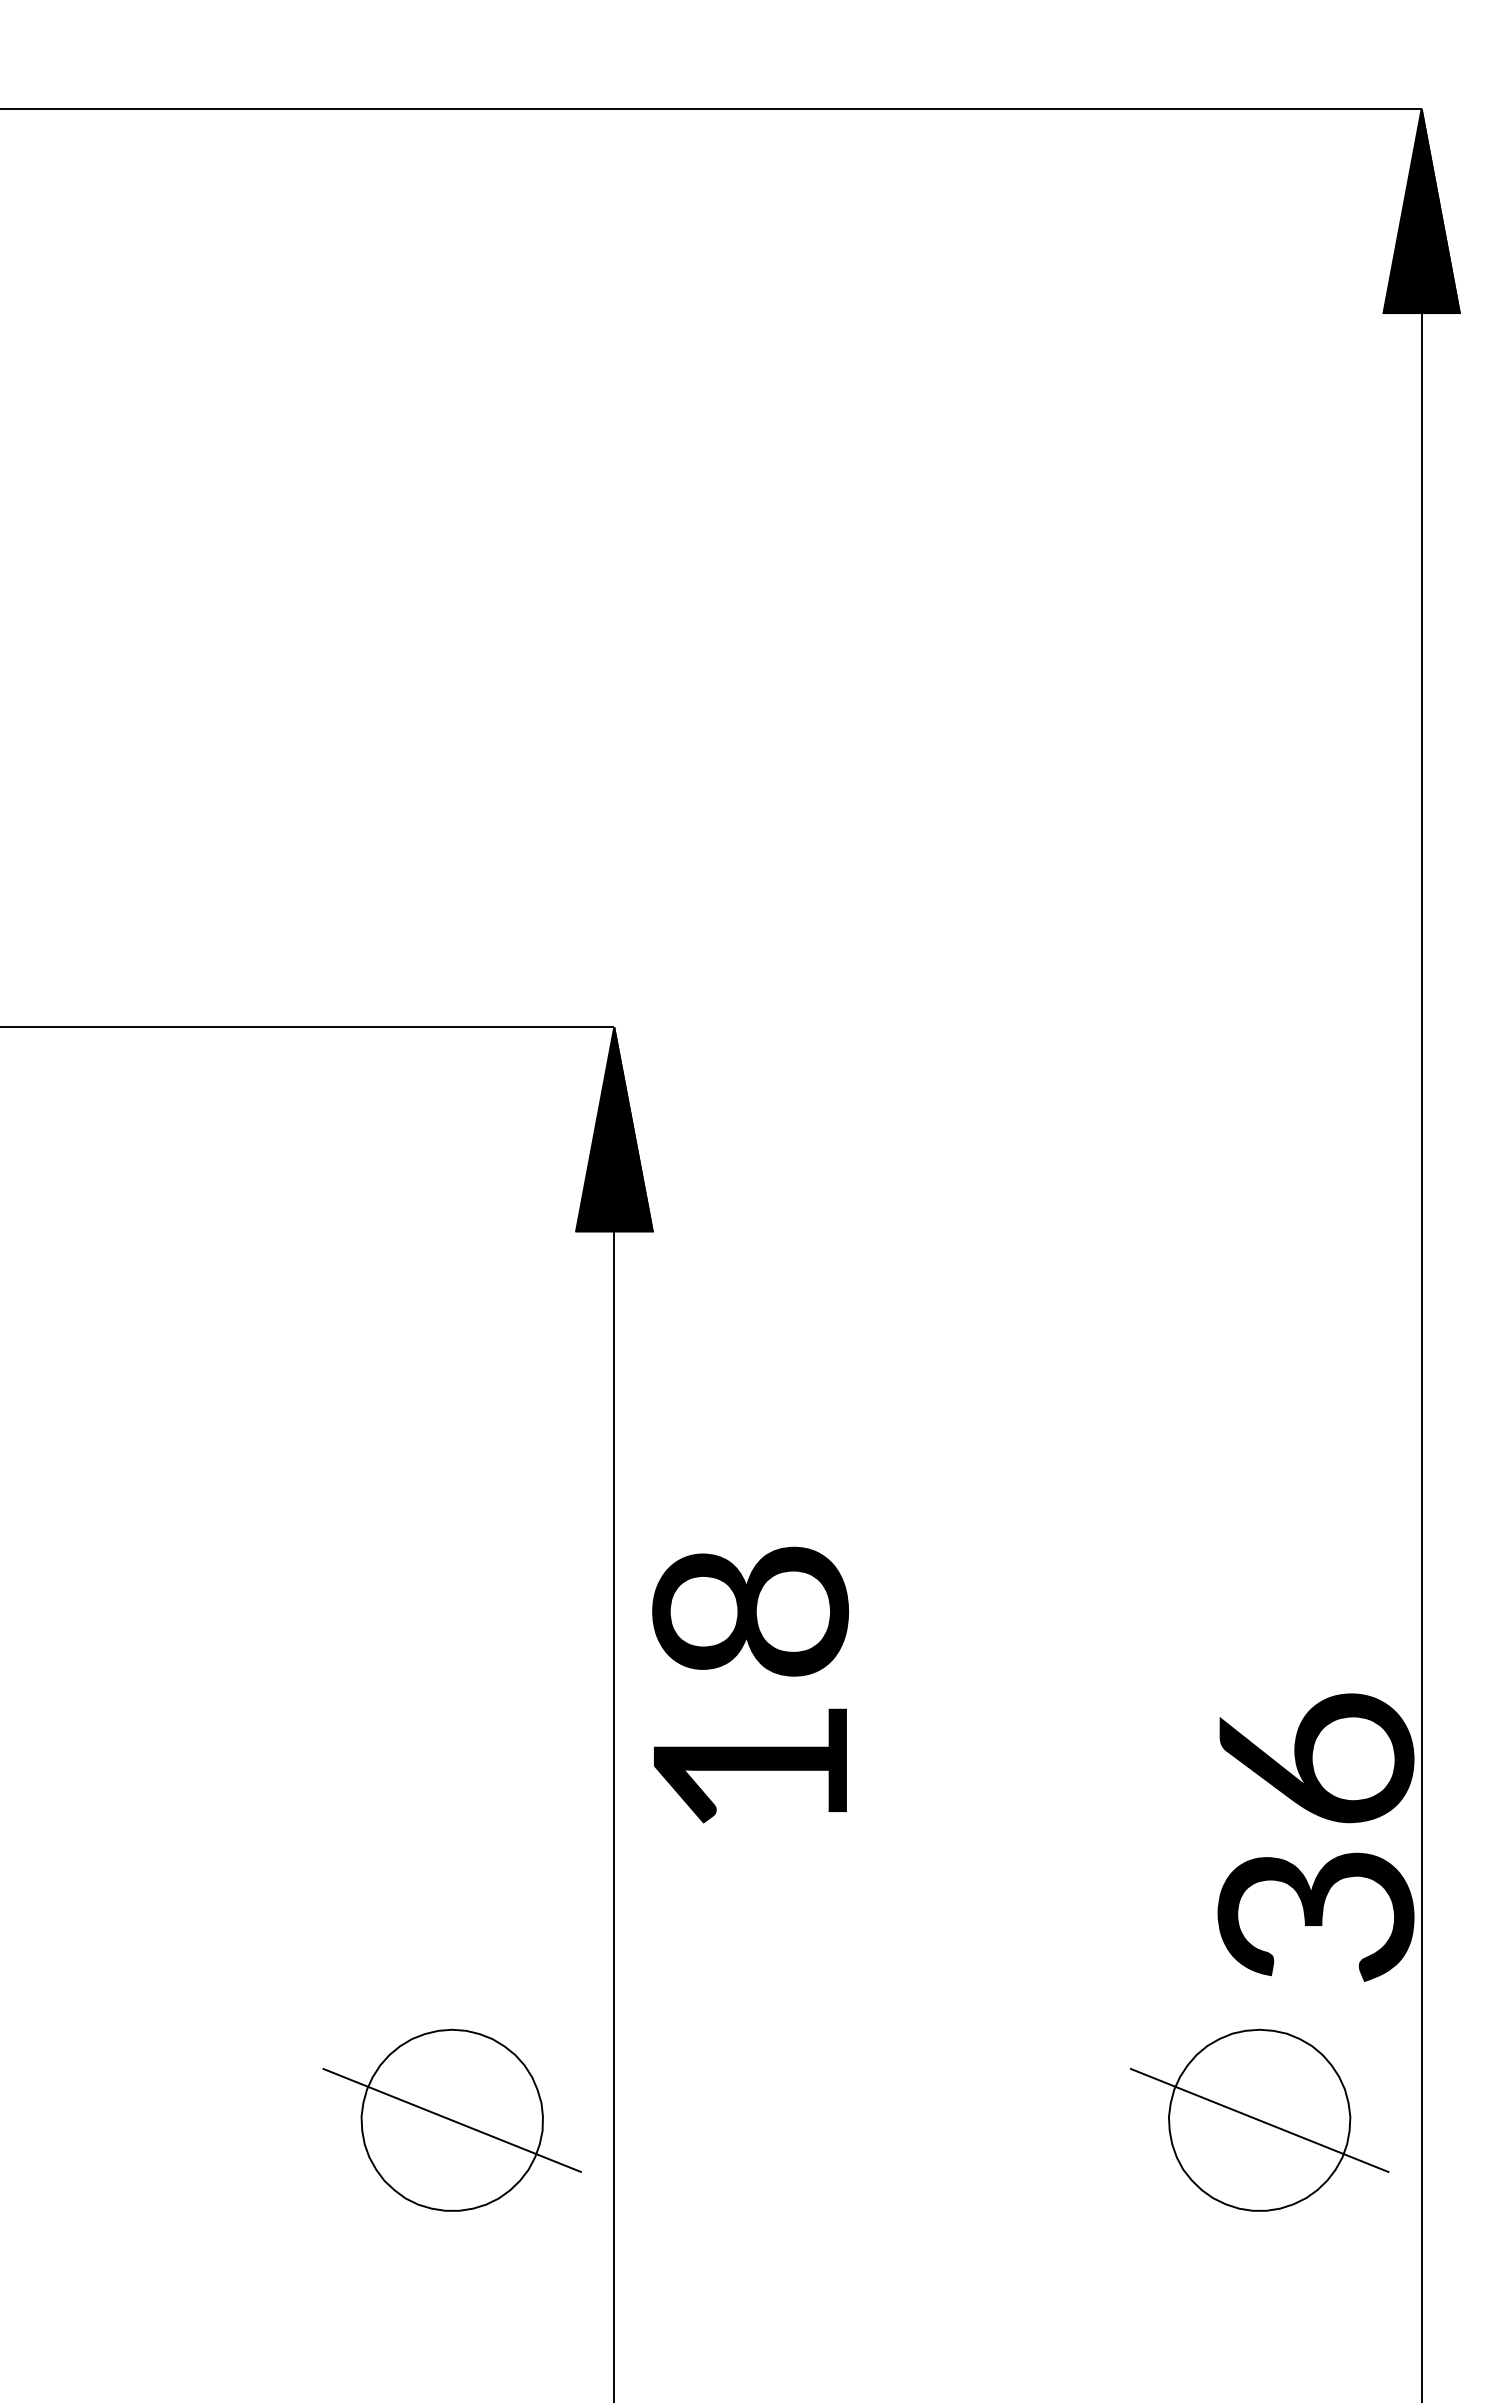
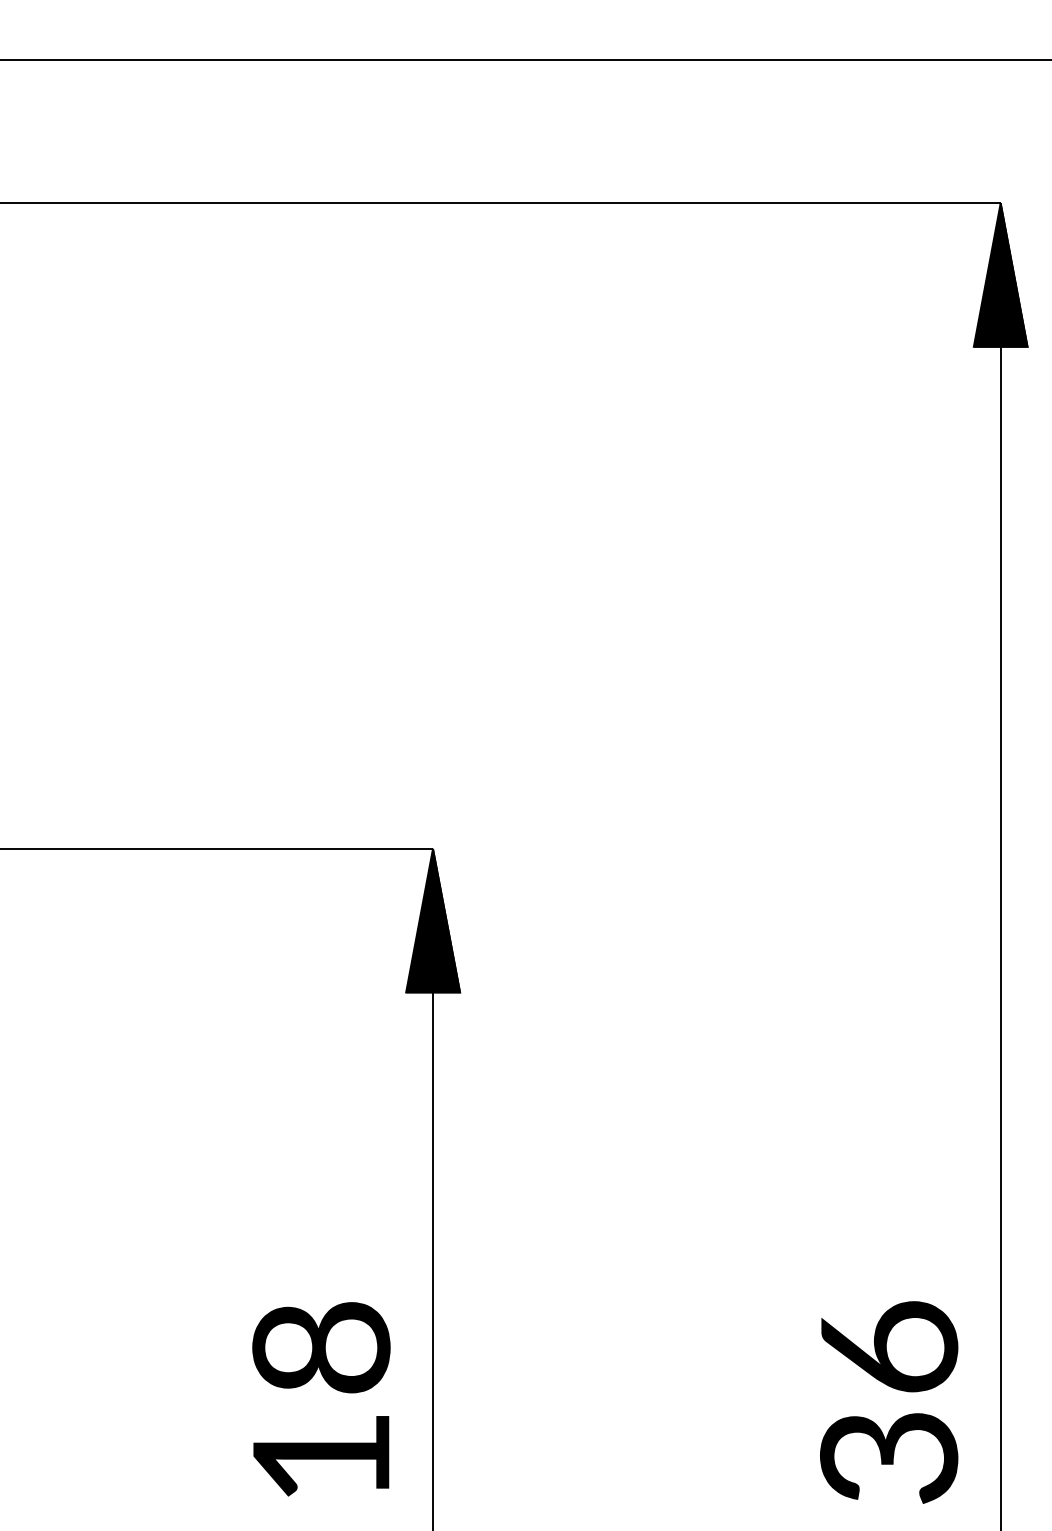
text: (750, 1684) -> (321, 1398), moved
text: (1315, 1837) -> (888, 1402), moved

